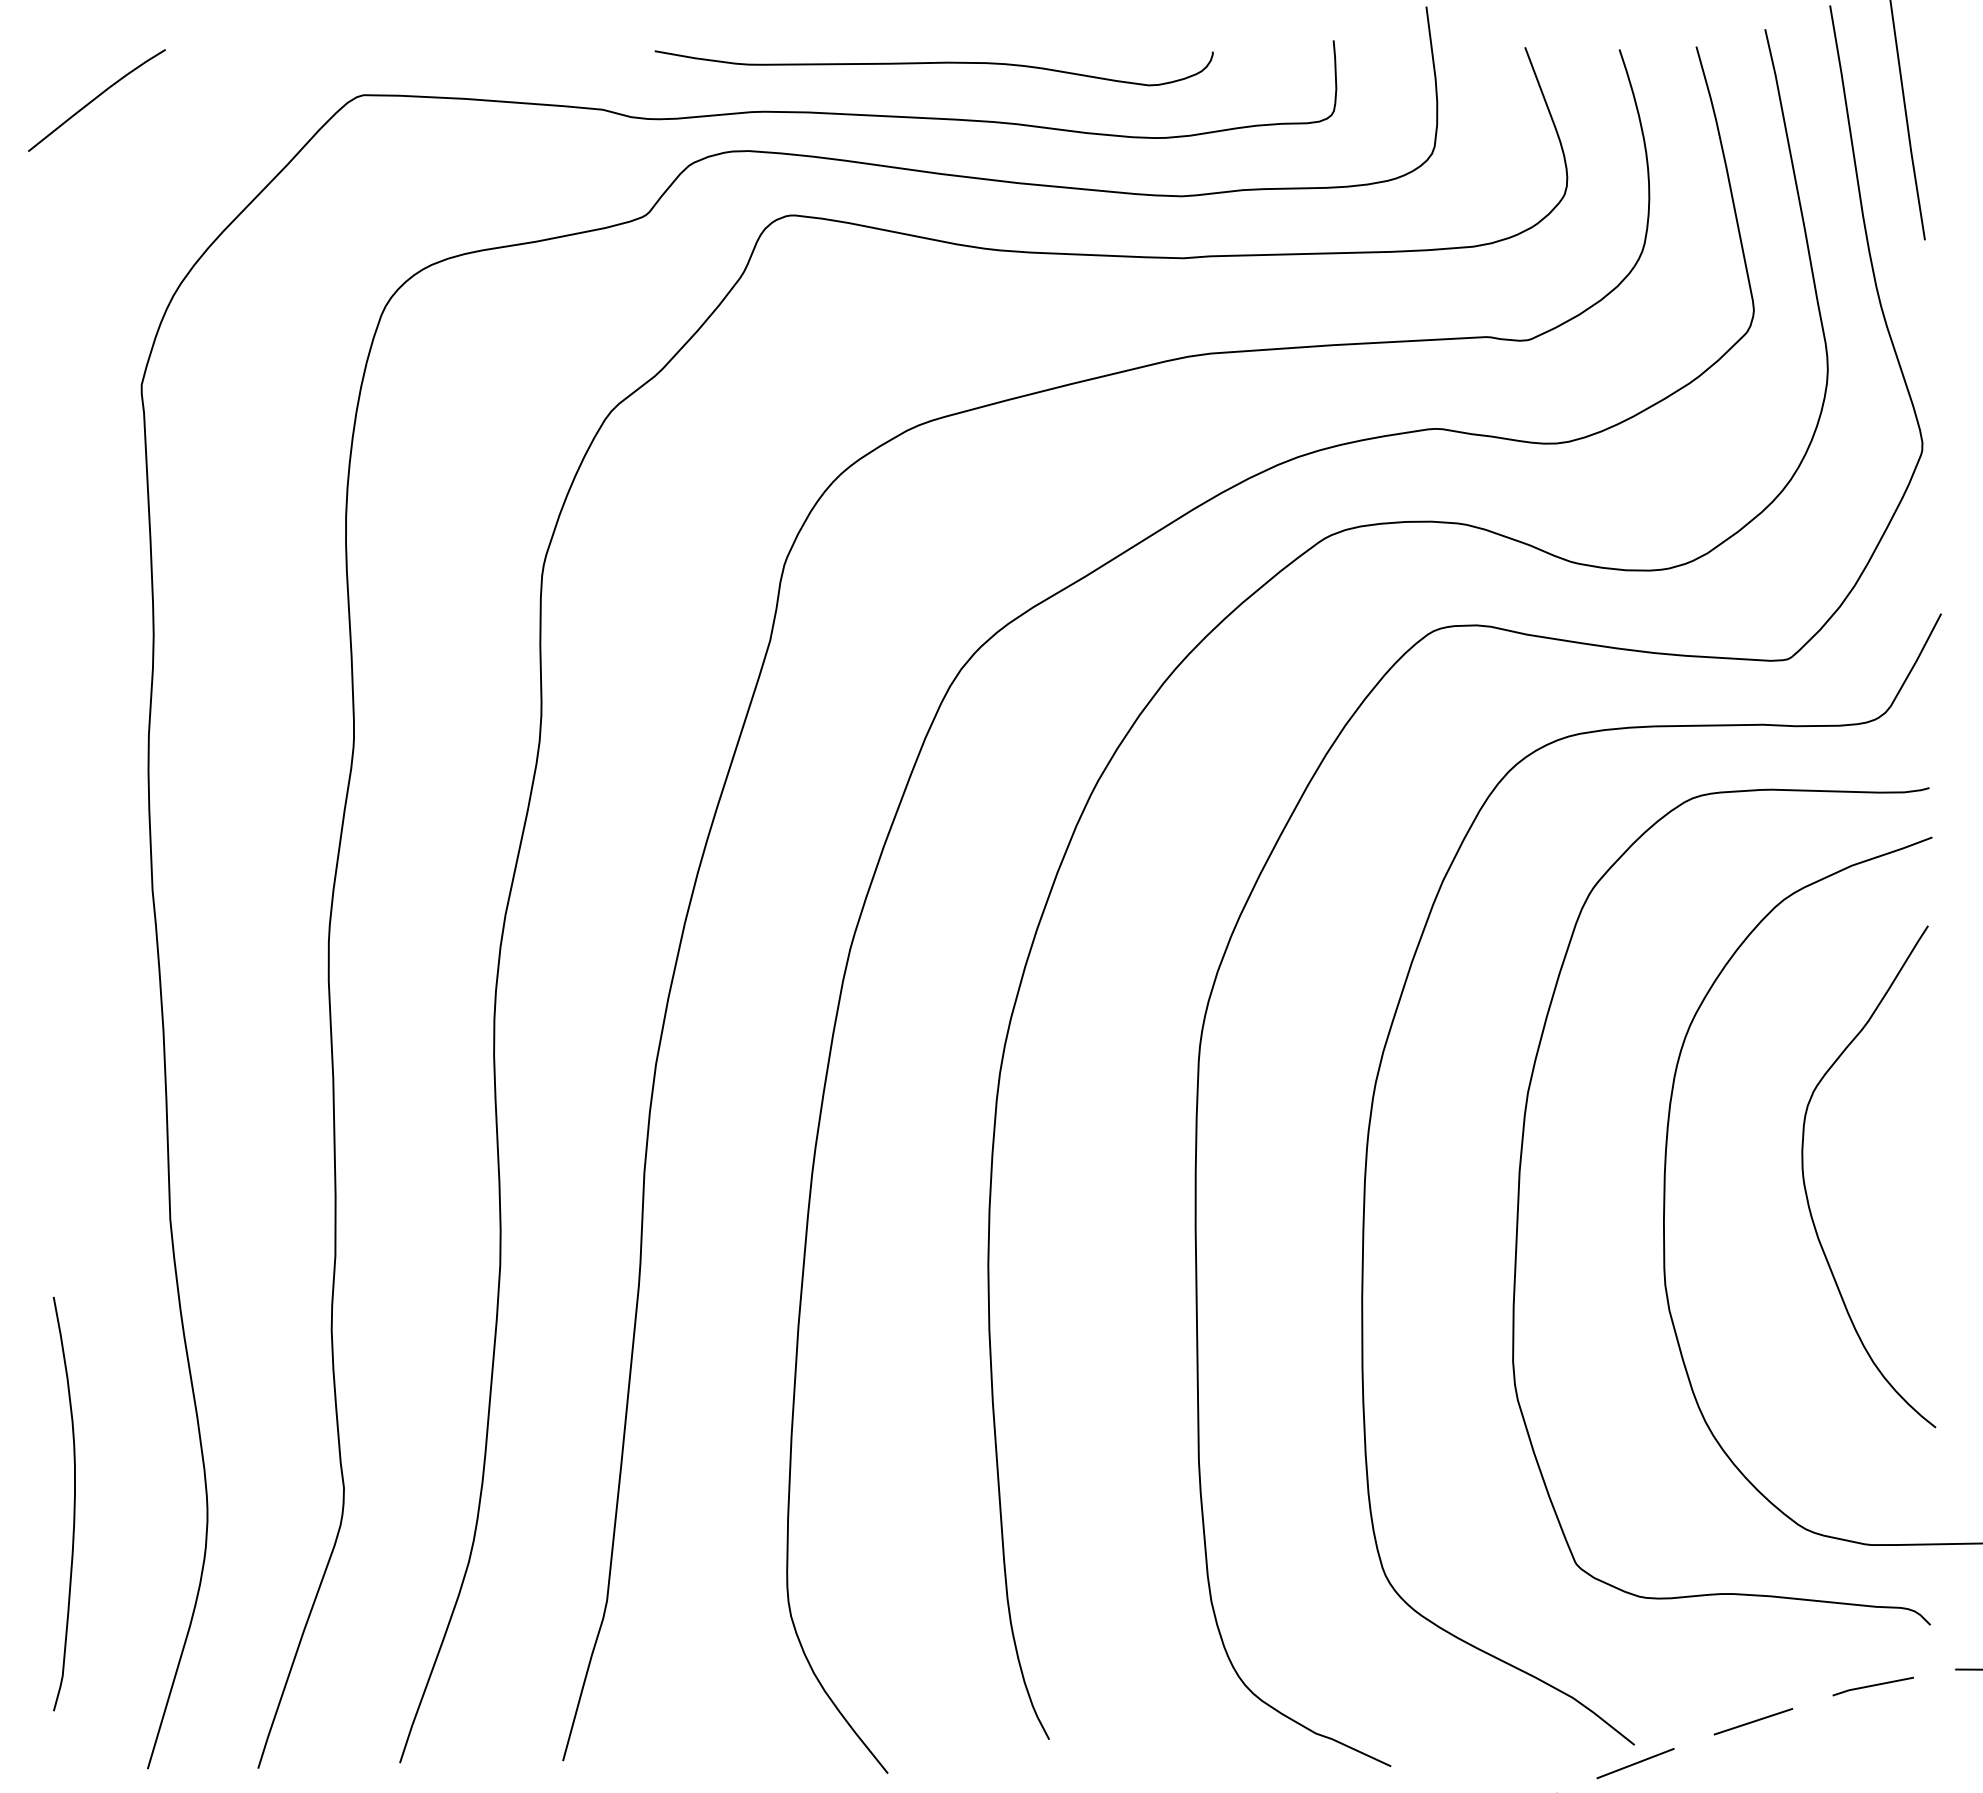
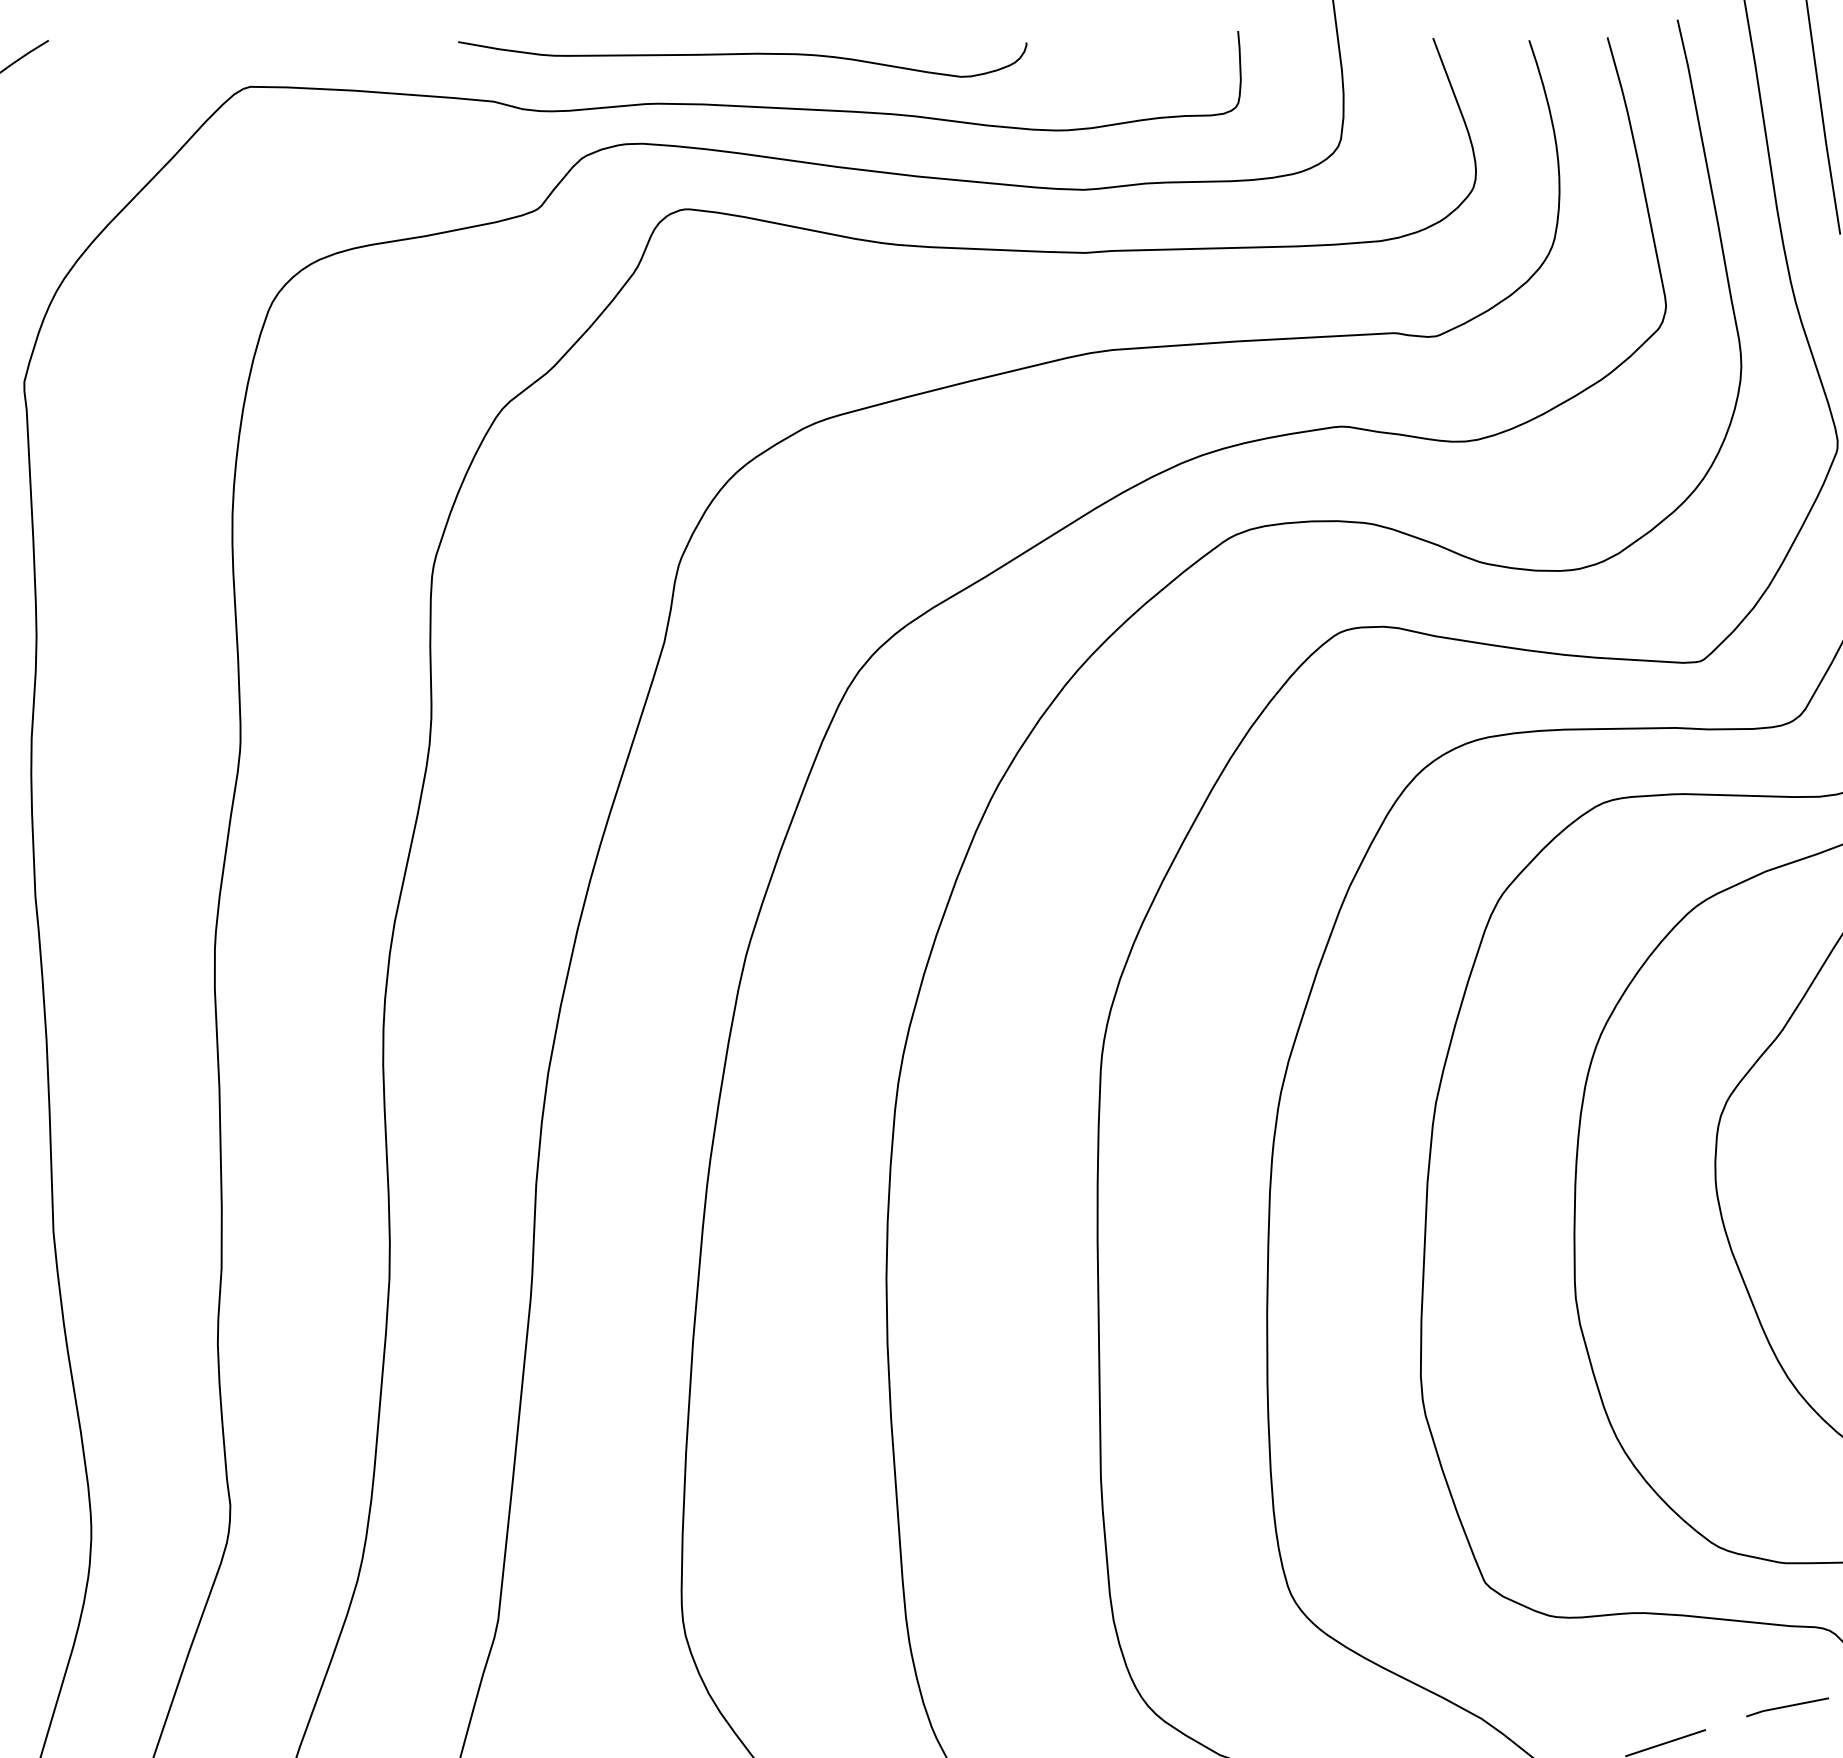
curve: (933, 63) -> (742, 54), moved

